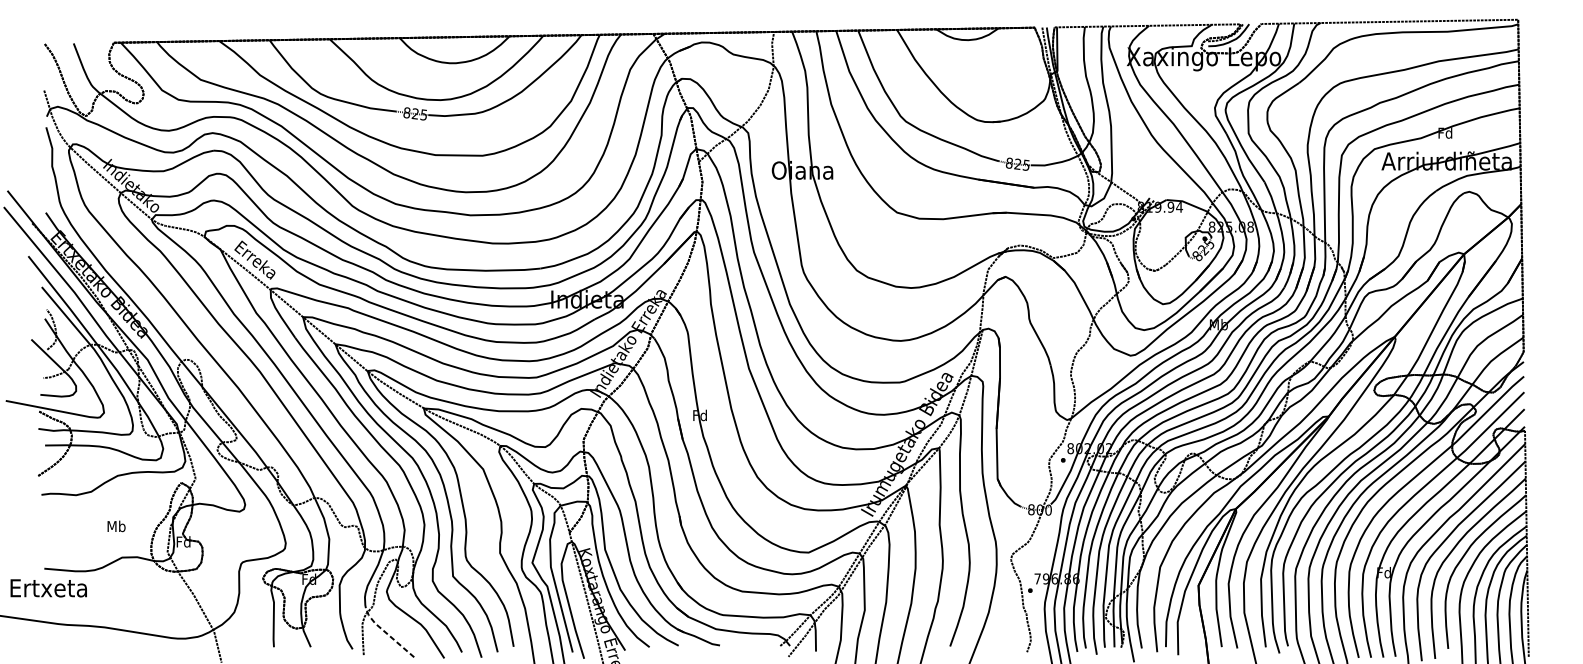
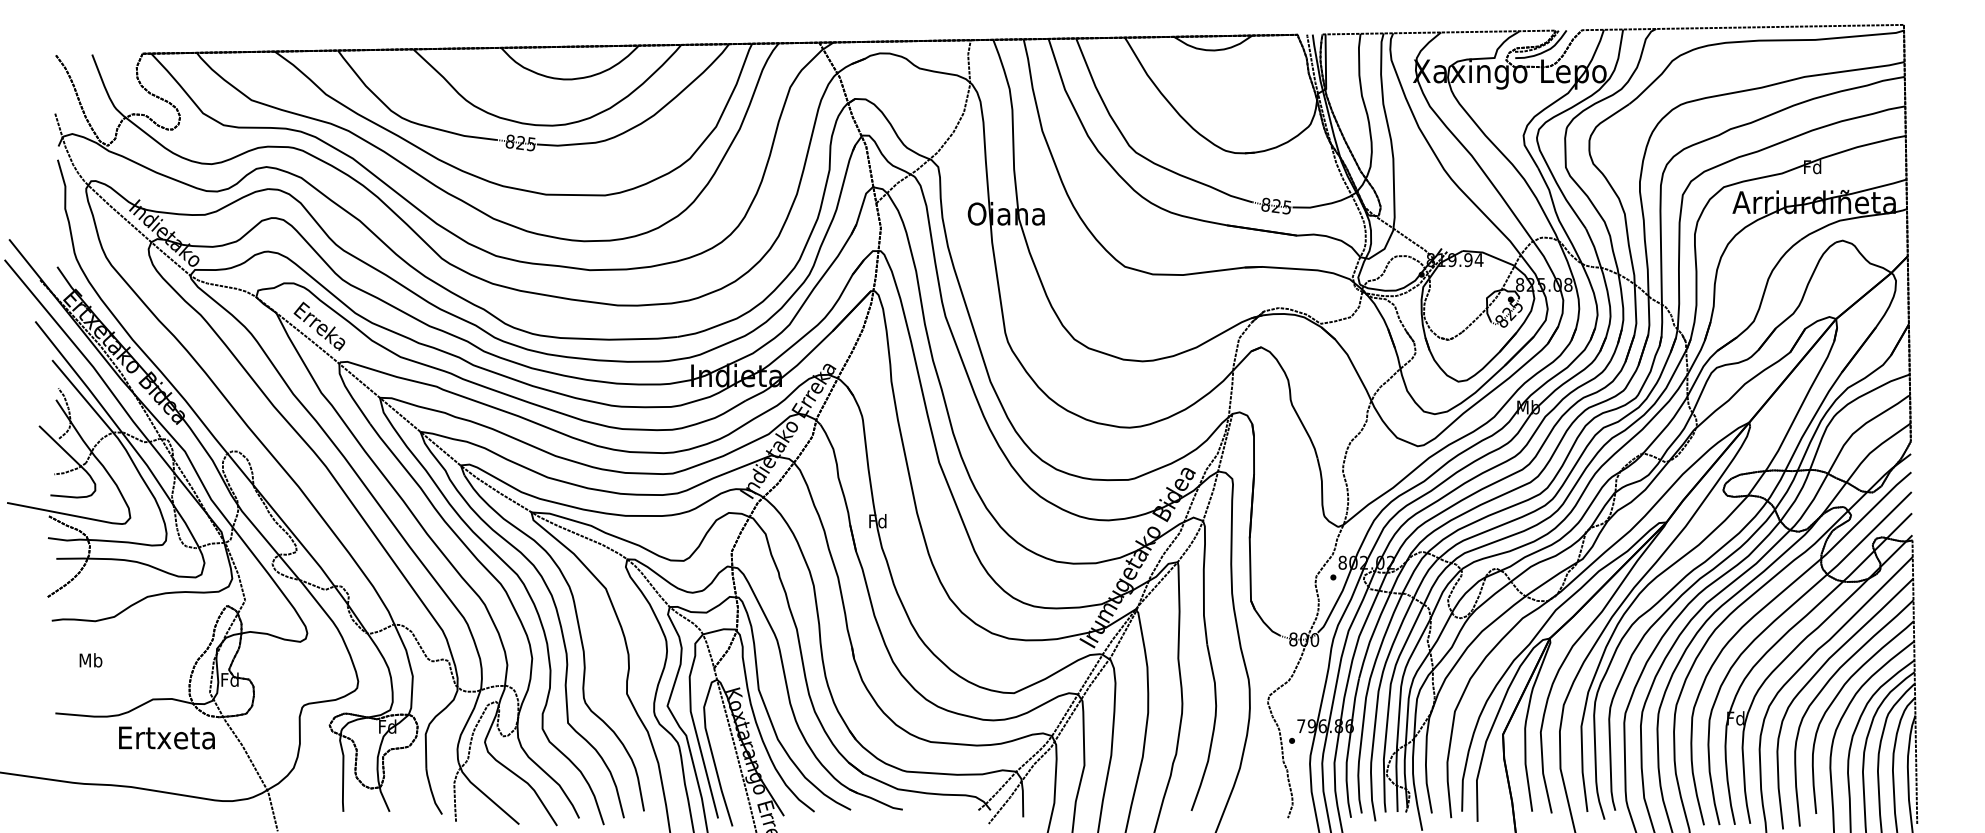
text: (116, 526) -> (90, 660), moved
text: (48, 587) -> (166, 737), moved
line: (386, 633) -> (484, 794), dashed -> solid

